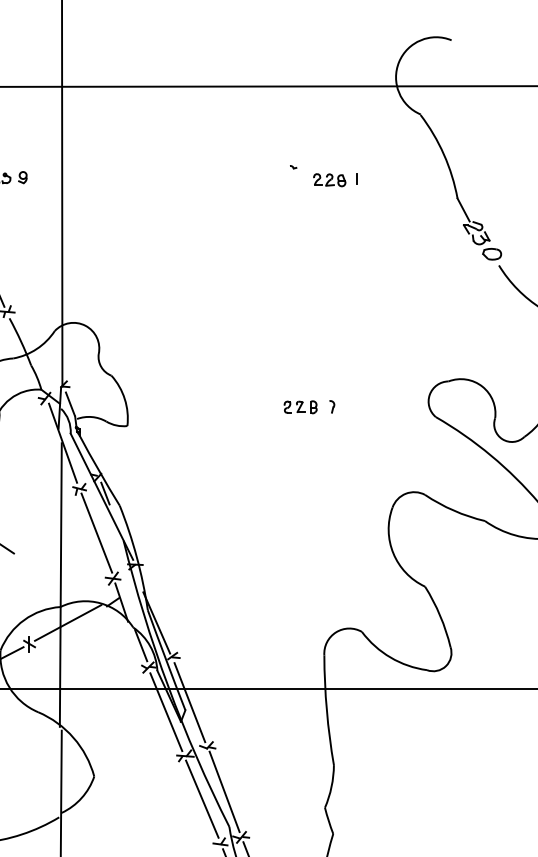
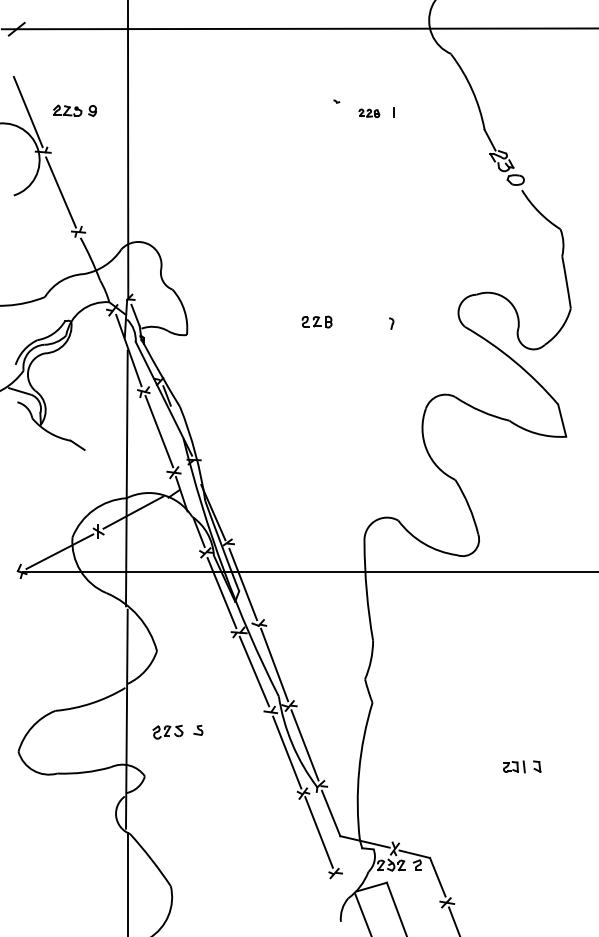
part: (329, 180) -> (369, 113), size x0.7
part: (299, 406) -> (316, 321), moved
part: (332, 406) -> (391, 323), moved

